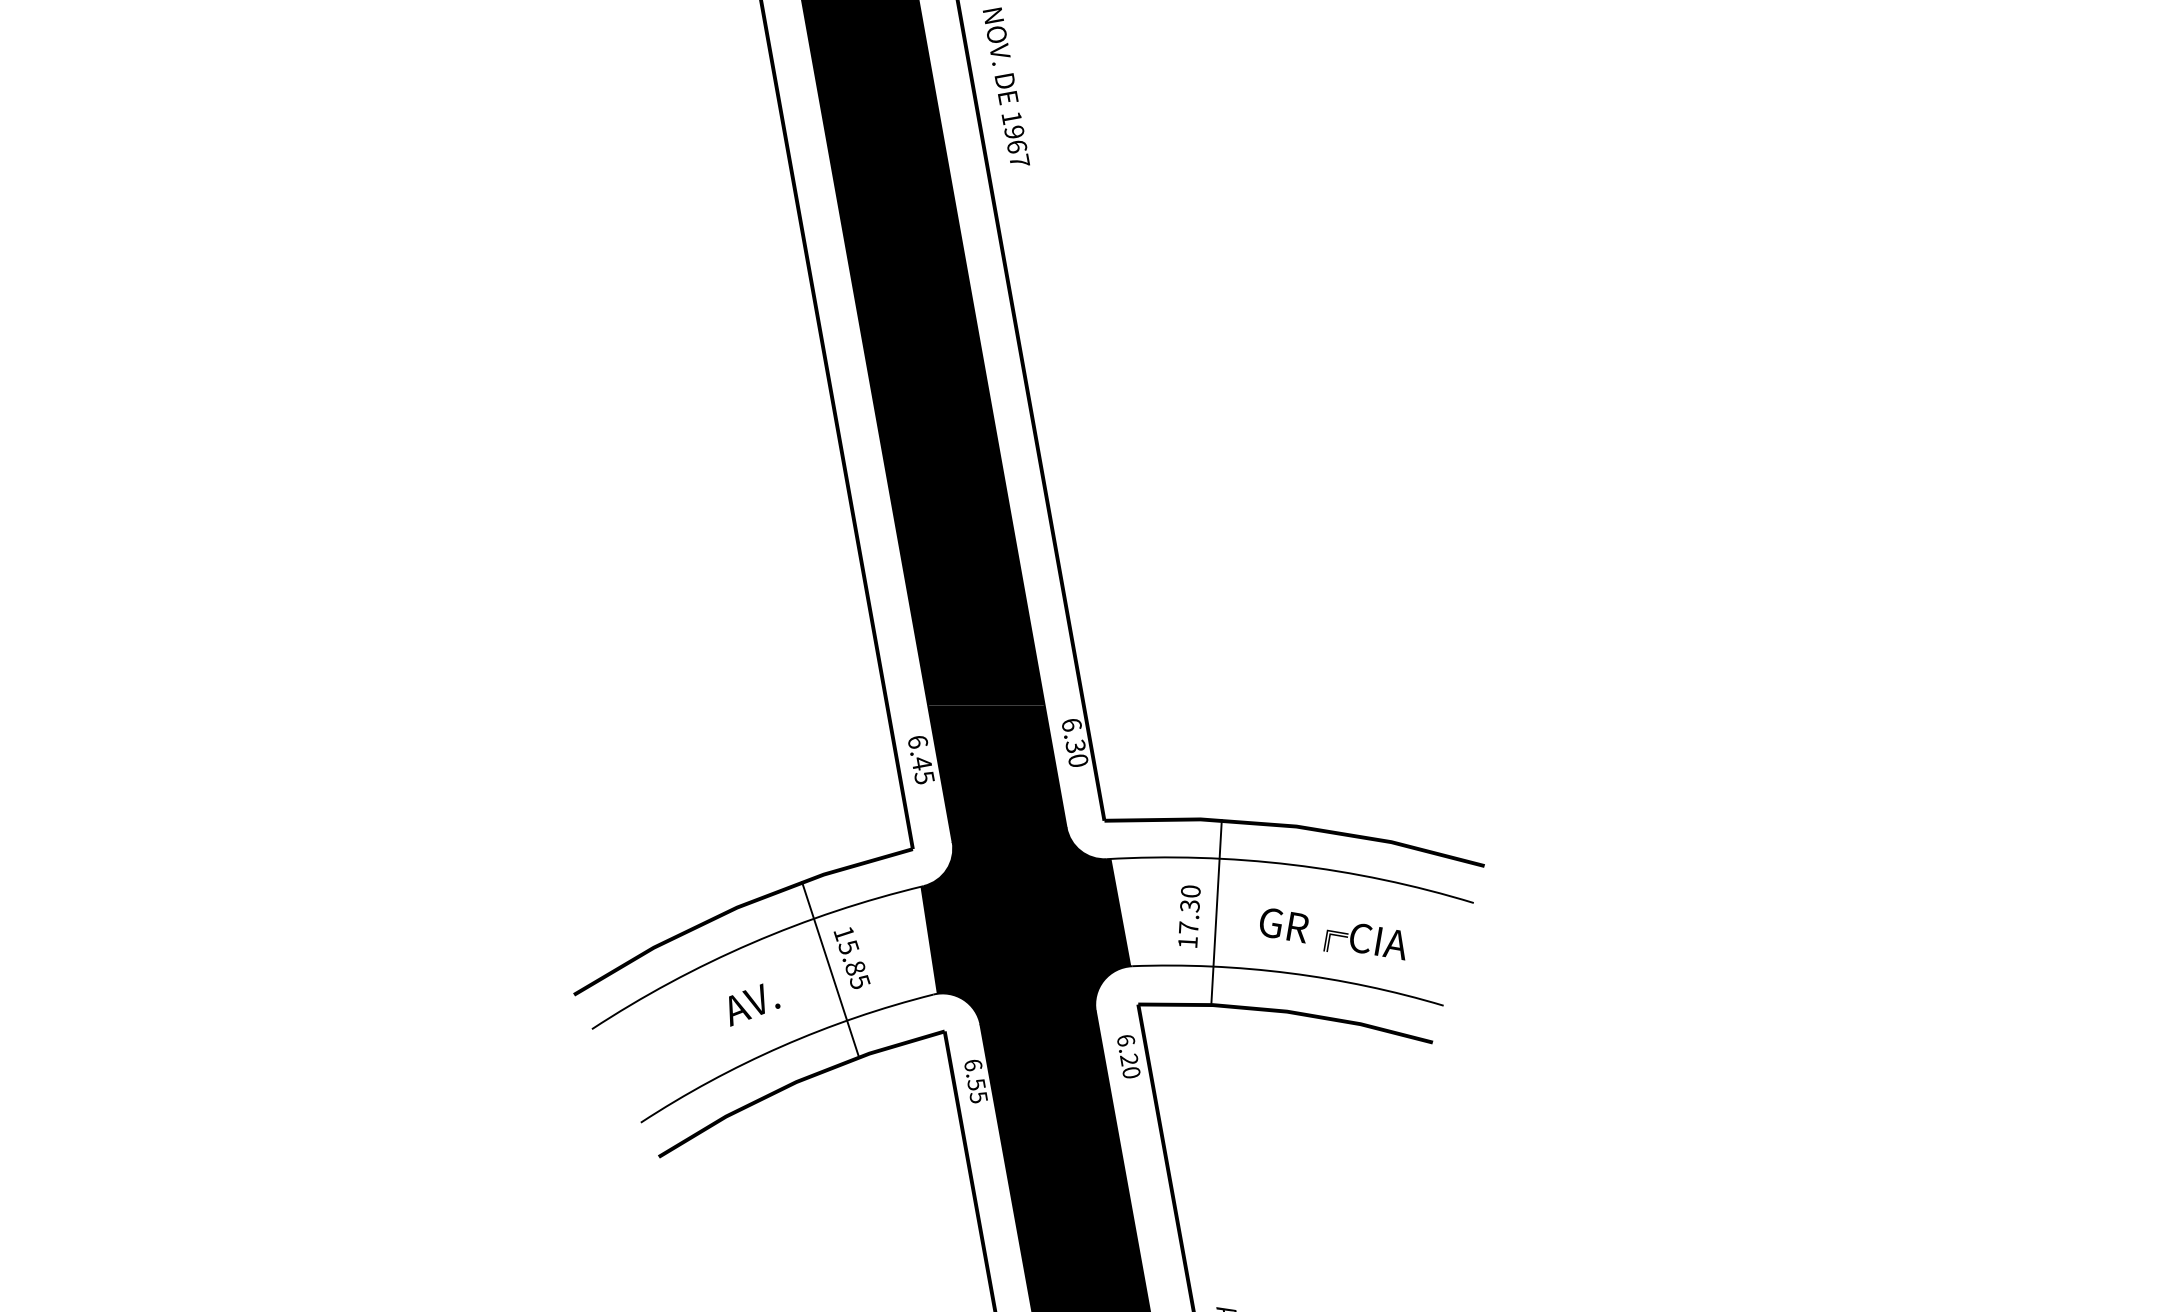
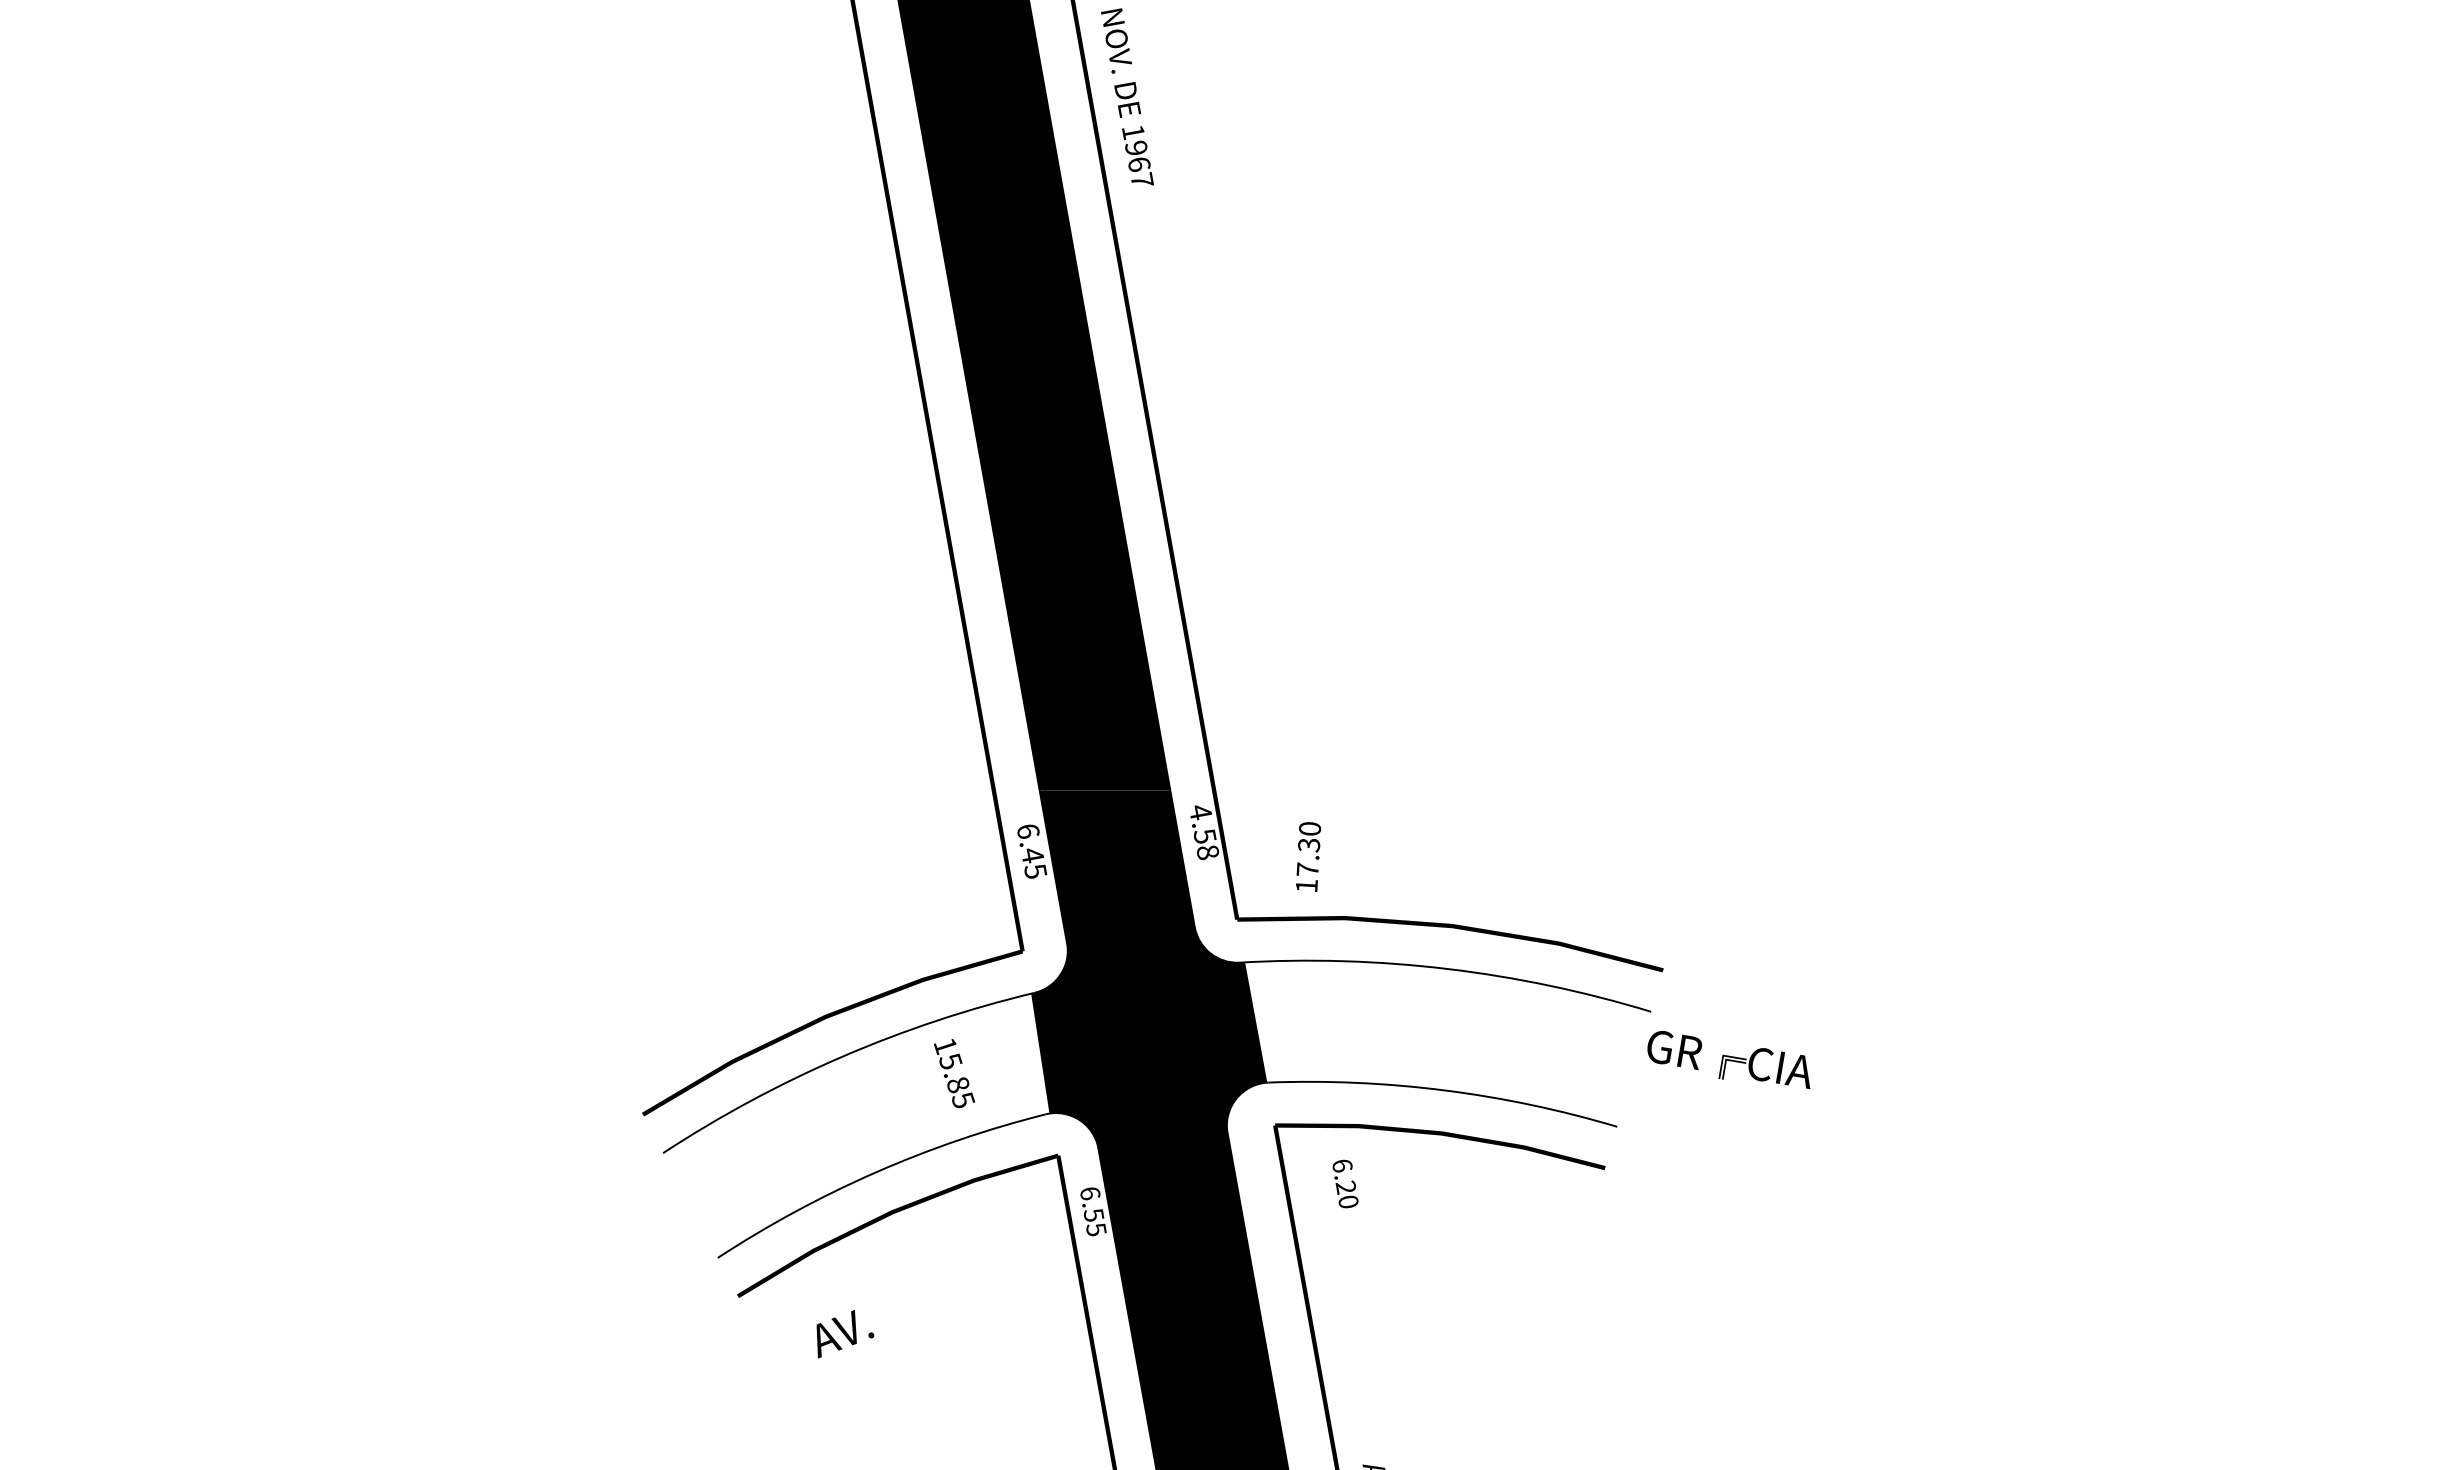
text: (1074, 743) -> (1203, 832), 6.30 -> 4.58
line: (1216, 912) -> (1362, 1022), removed
text: (1189, 916) -> (1308, 856), moved
text: (1332, 934) -> (1728, 1060), moved
line: (830, 969) -> (930, 1086), removed
text: (754, 1005) -> (845, 1334), moved
text: (1128, 1056) -> (1345, 1183), moved

